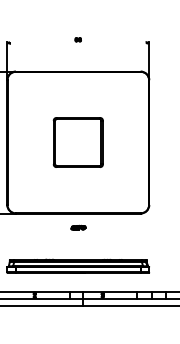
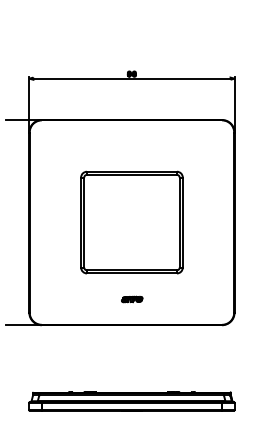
line: (78, 42) -> (132, 78), added
part: (78, 142) -> (132, 222), size x1.43
part: (78, 227) -> (132, 299), moved

